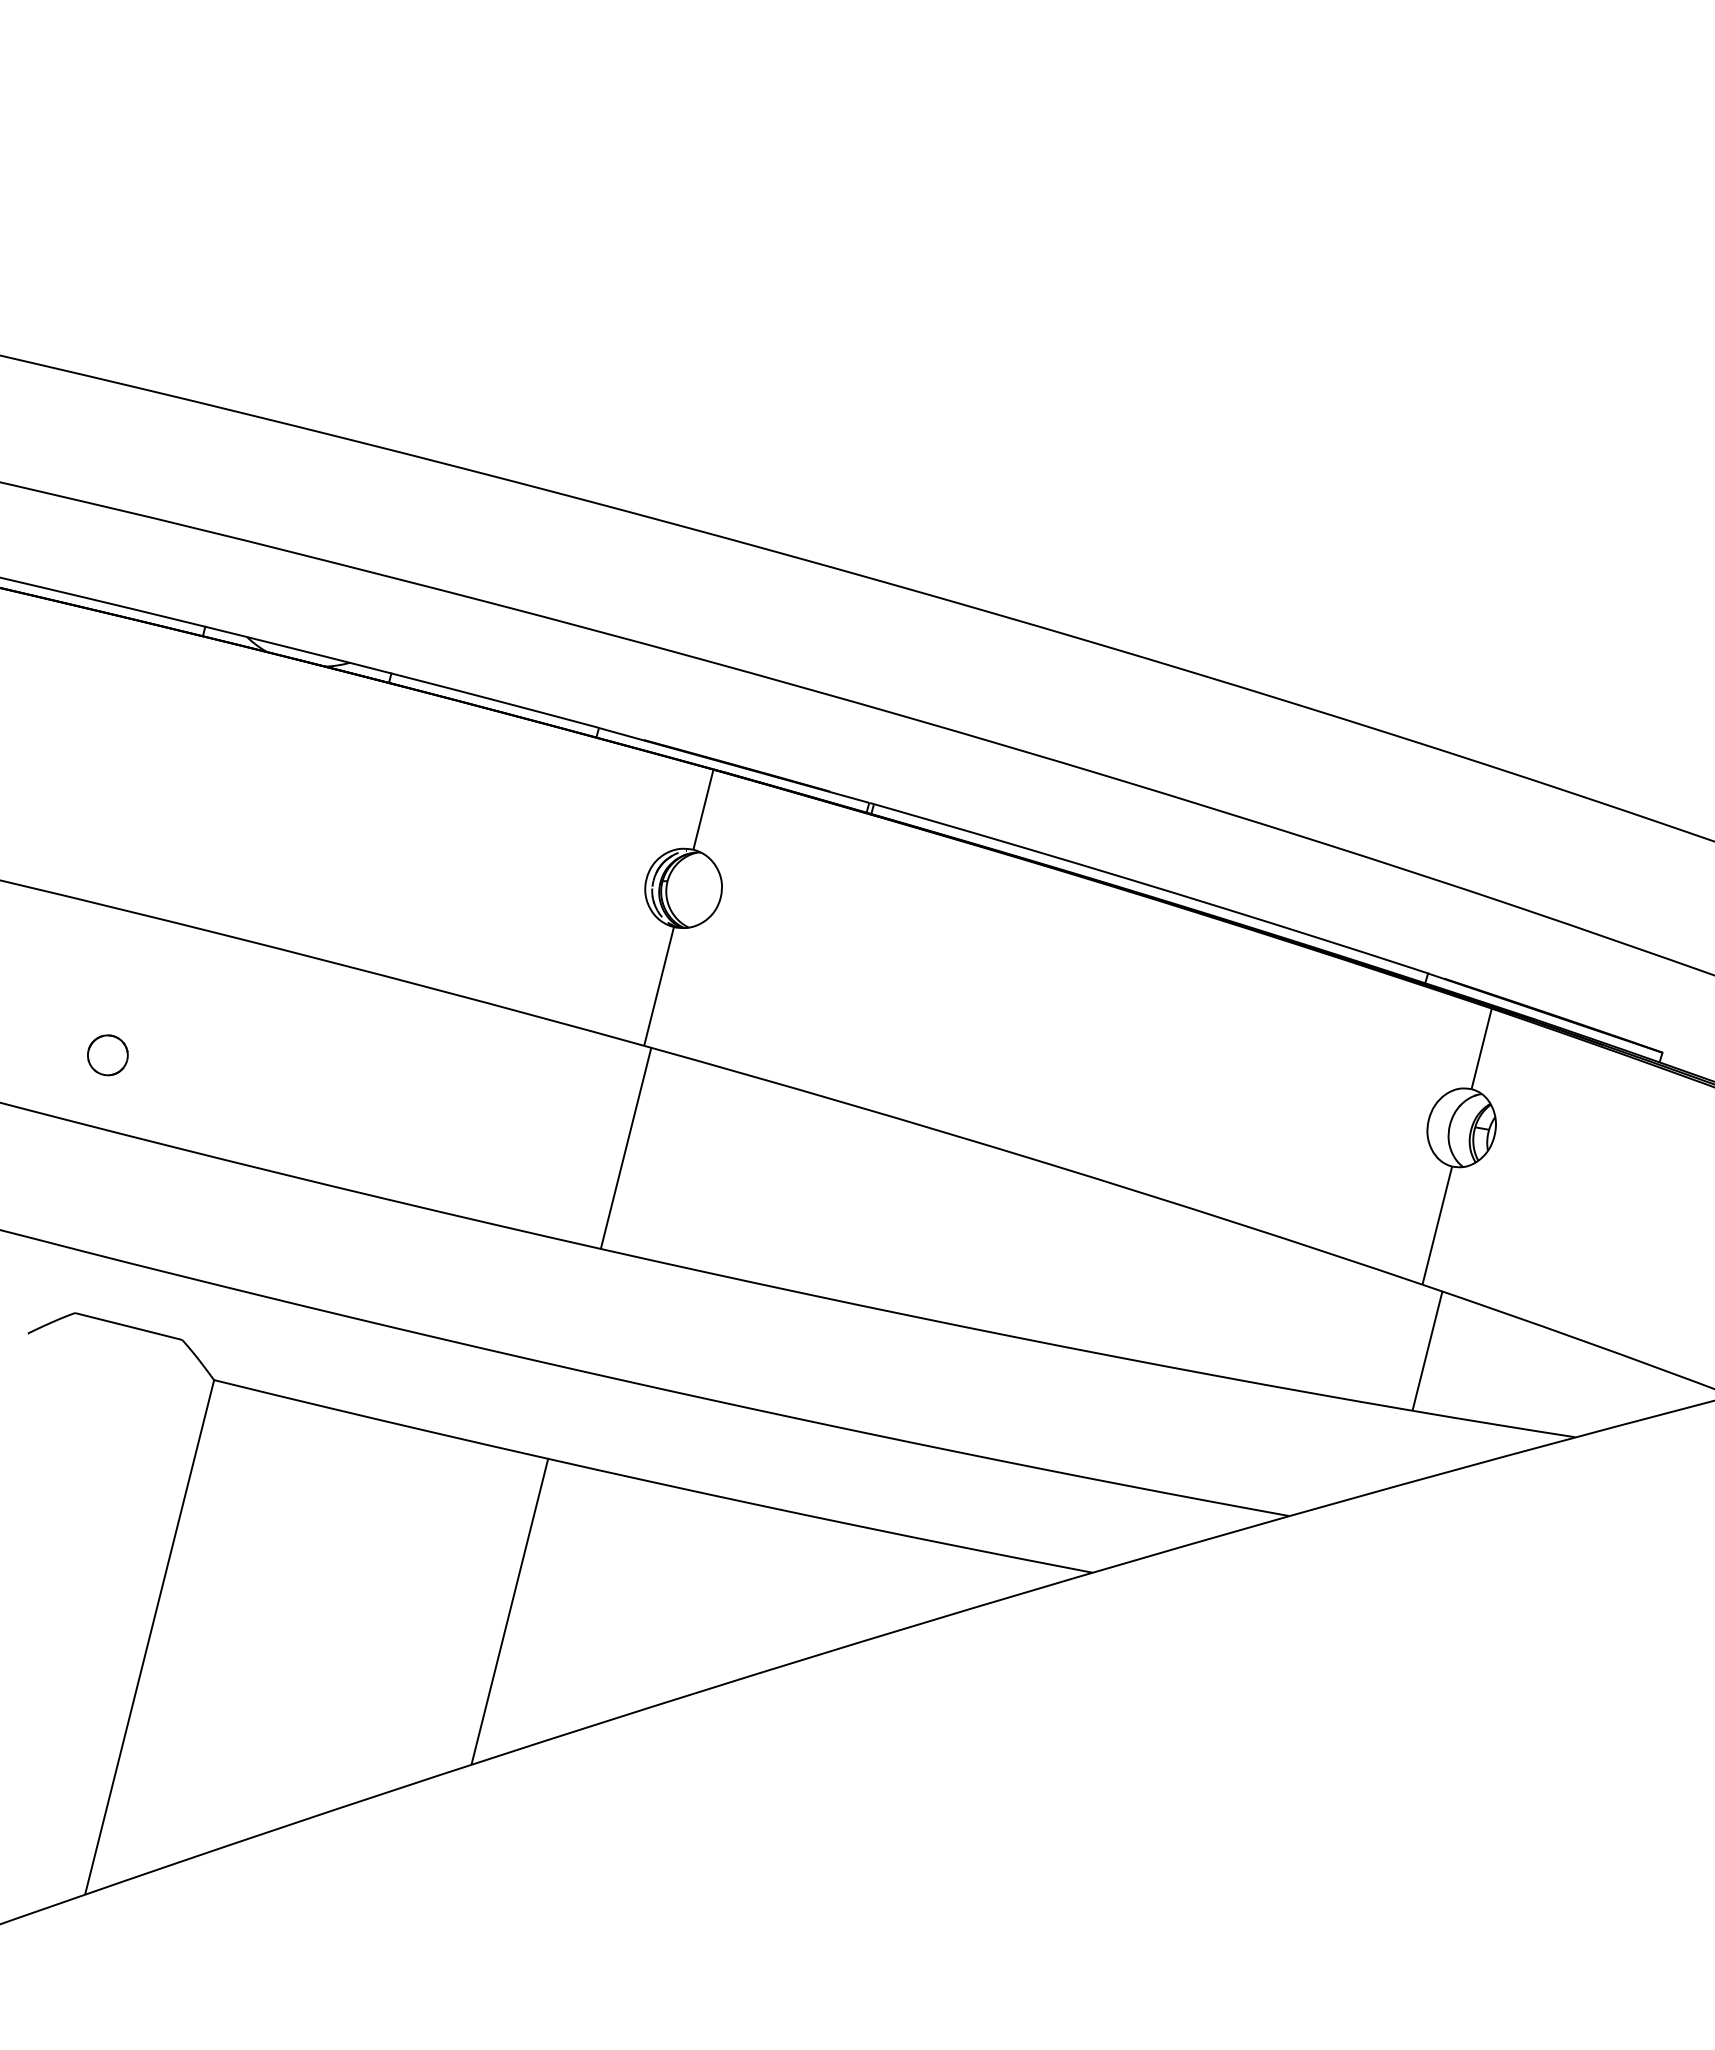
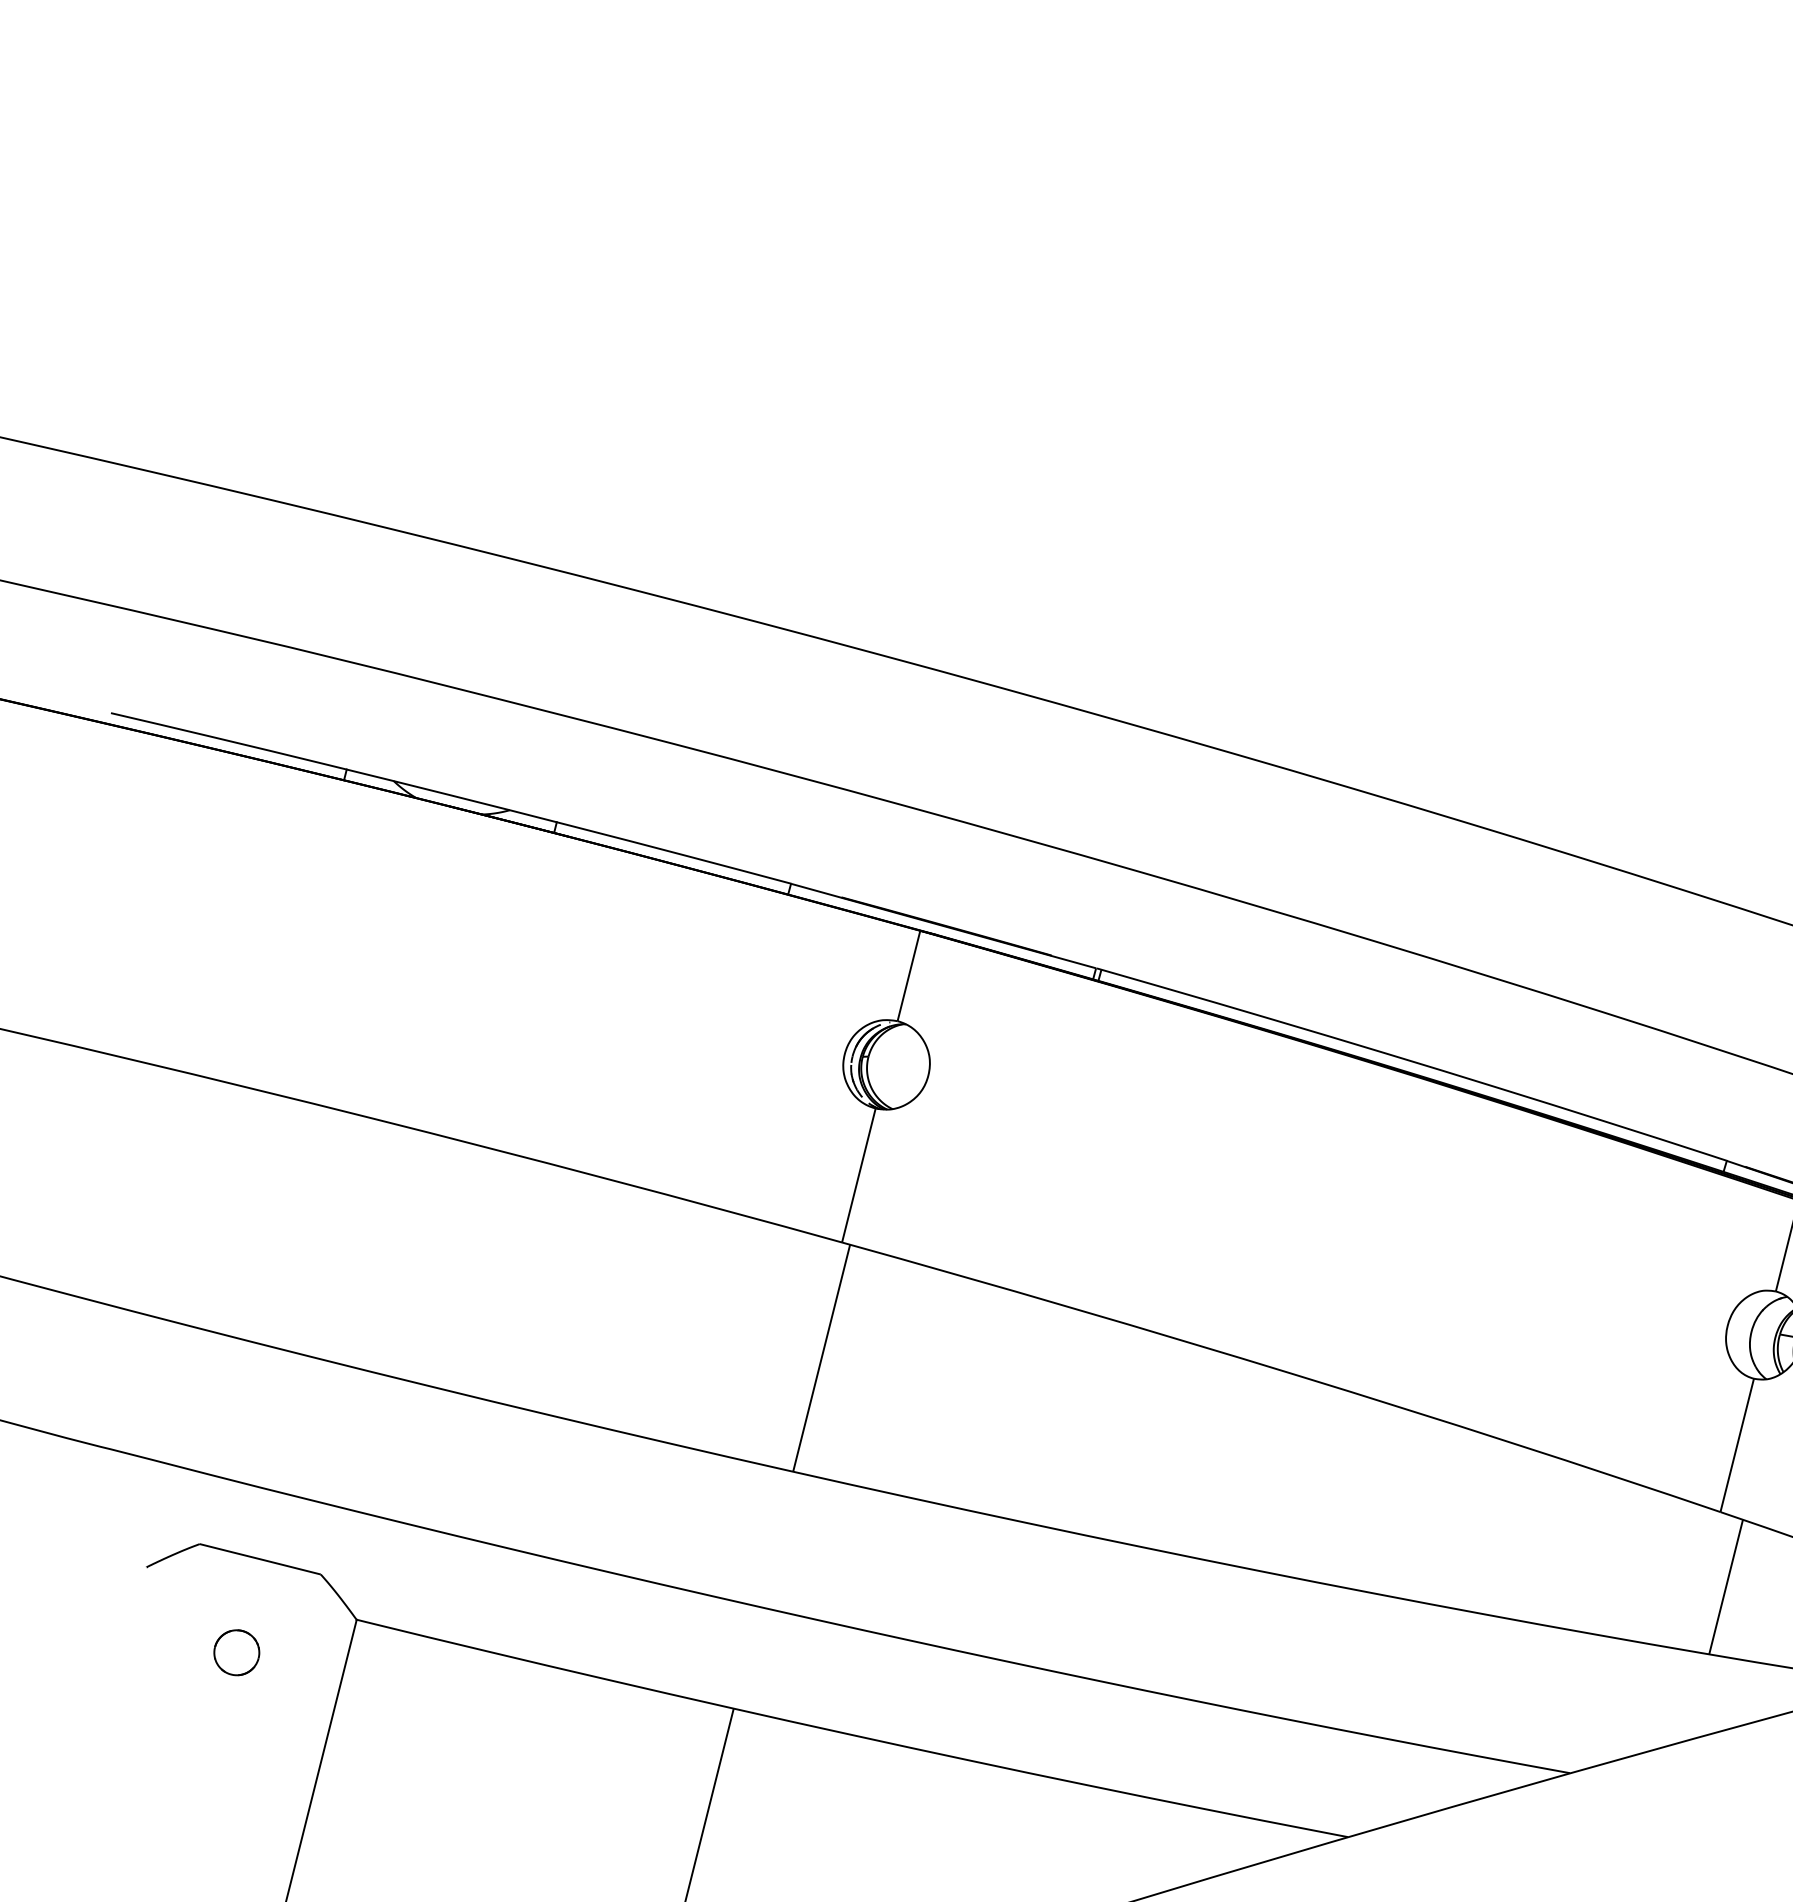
part: (107, 1055) -> (236, 1652), moved

